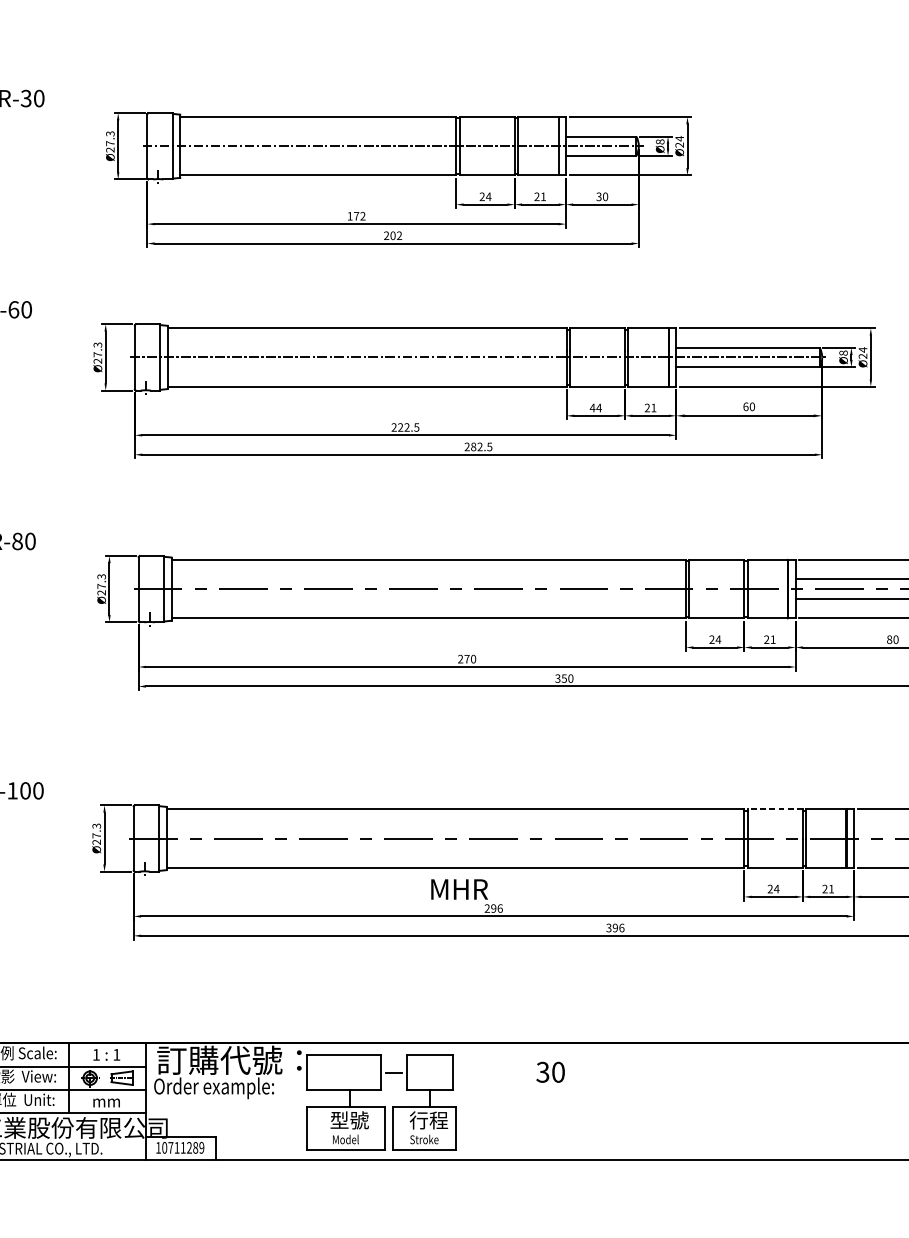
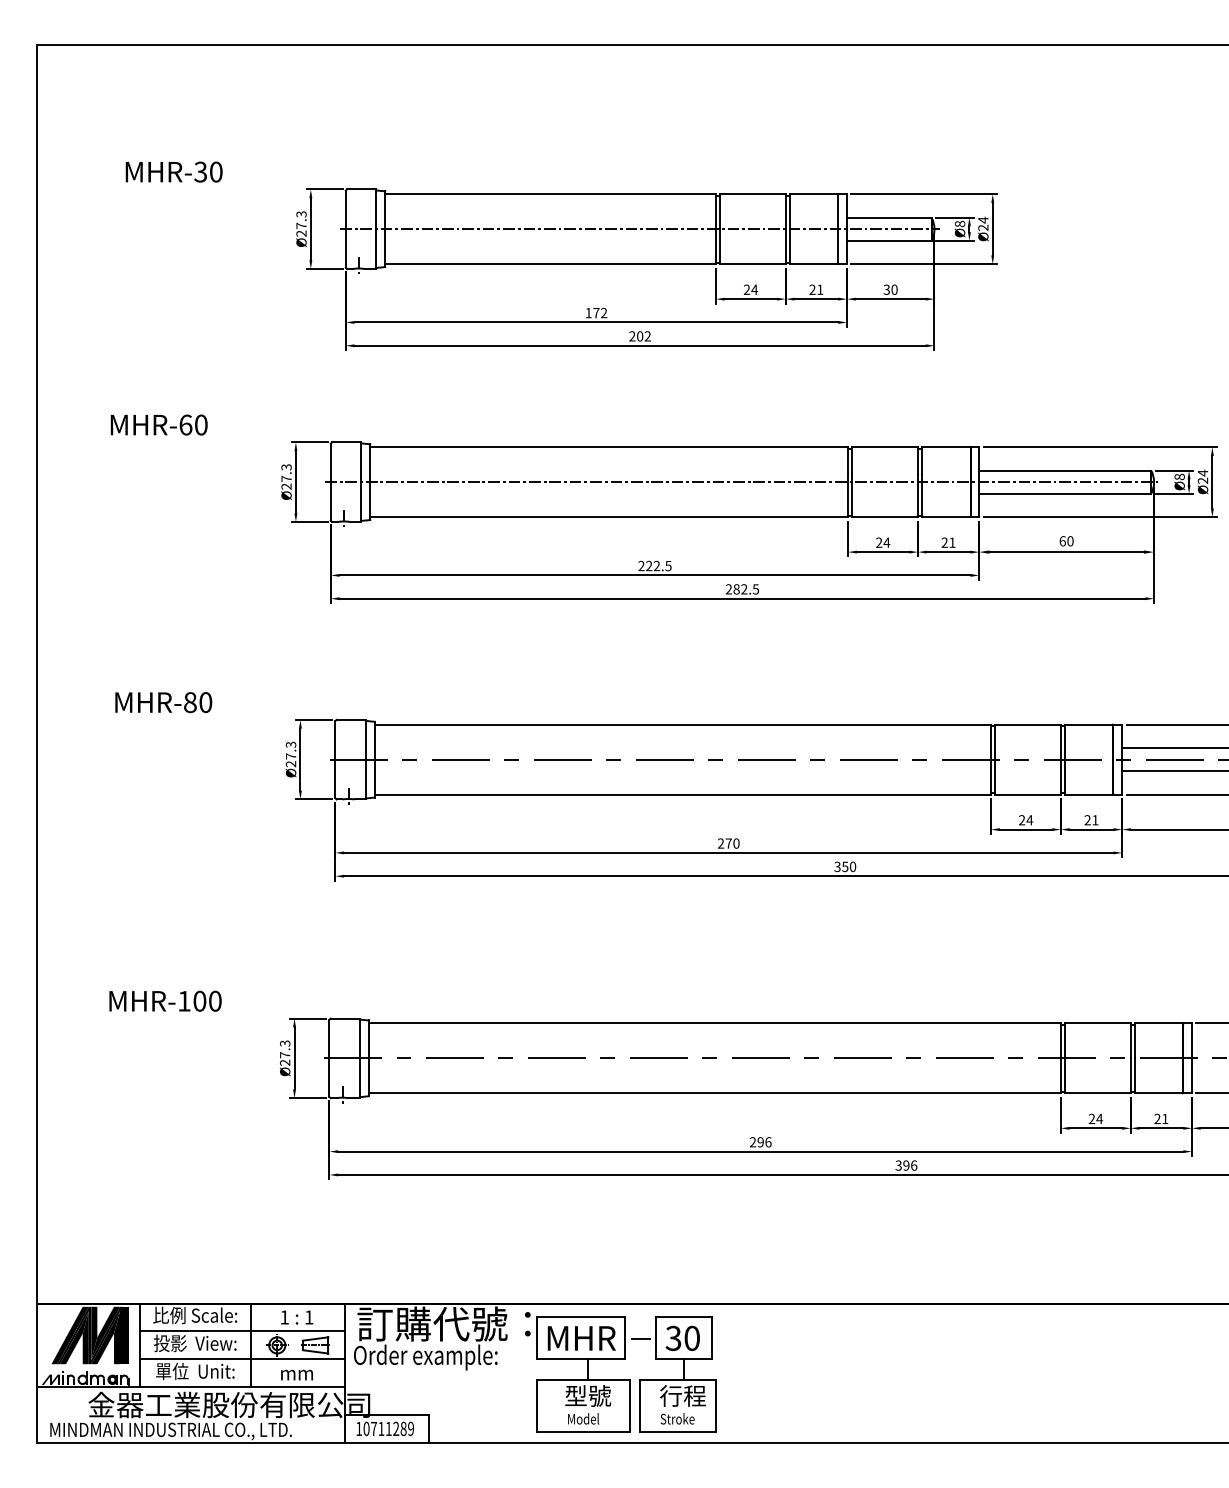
text: (592, 407) -> (878, 542), 44 -> 24
line: (774, 809) -> (1097, 1023), dashed -> solid
text: (459, 889) -> (581, 1338), moved
text: (550, 1071) -> (682, 1337), moved

